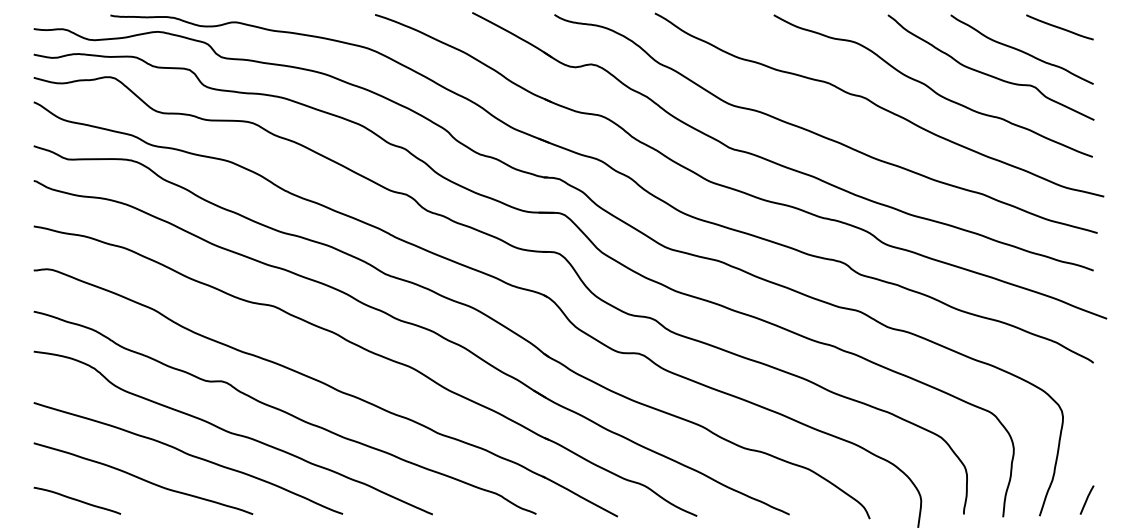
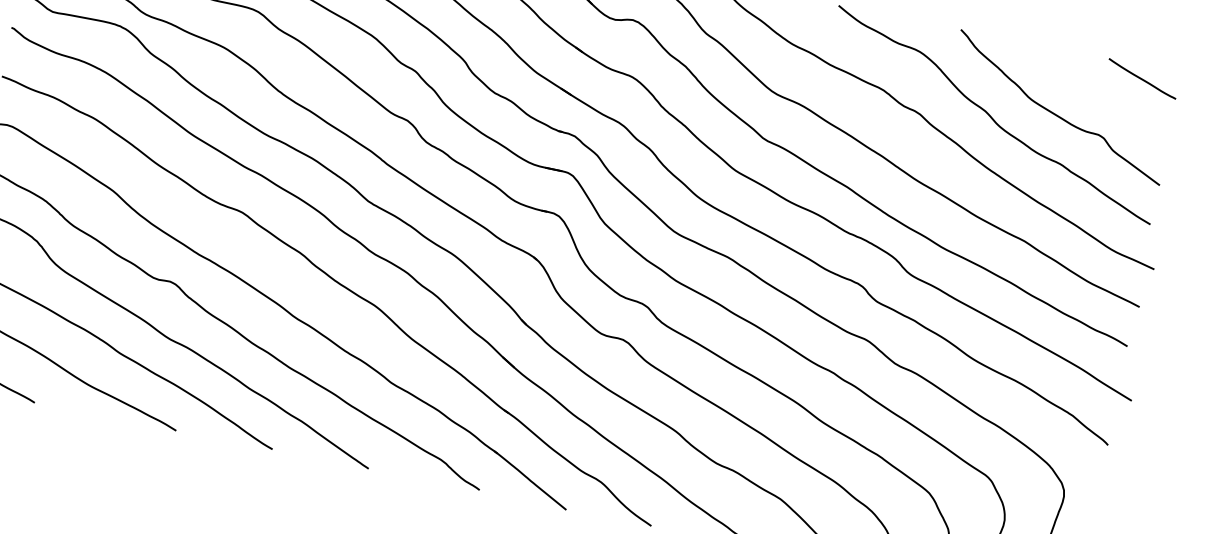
curve: (1020, 49) -> (1095, 94), removed

